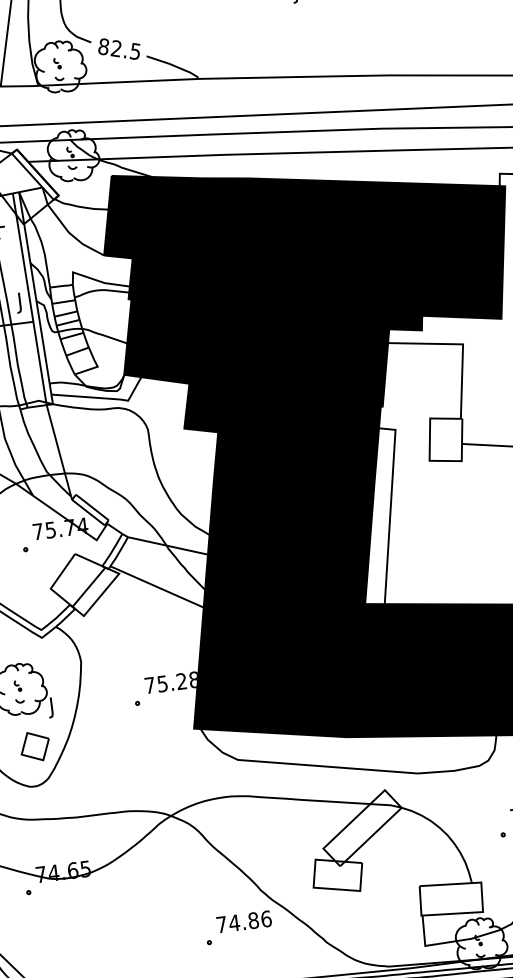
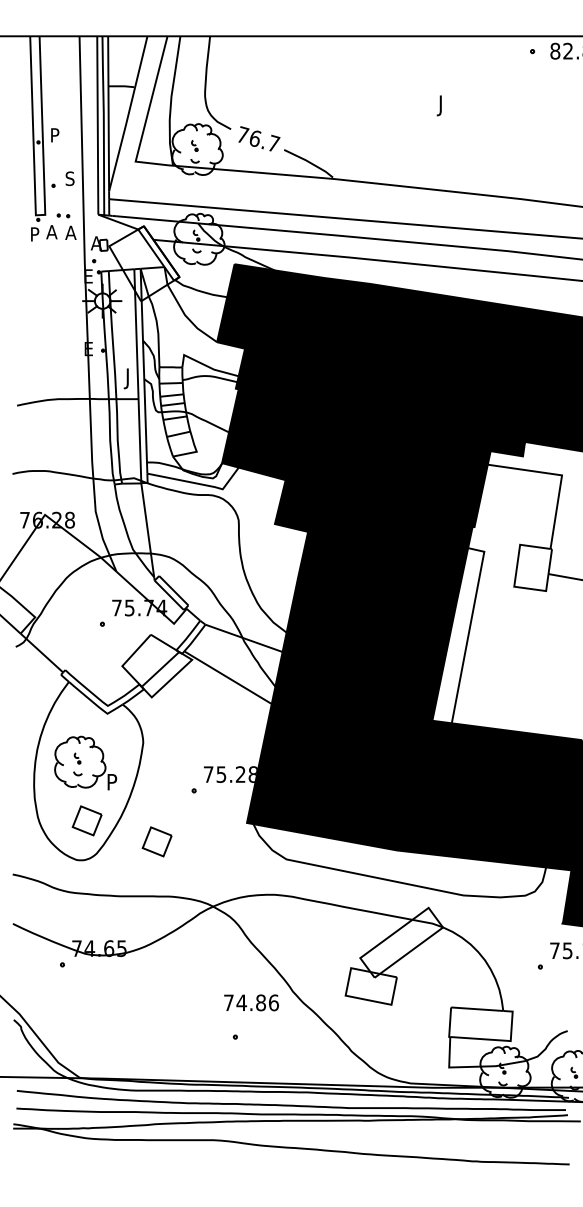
text: (119, 48) -> (258, 138), 82.5 -> 76.7
text: (53, 707) -> (110, 784), J -> P
part: (106, 758) -> (156, 841), added
text: (244, 921) -> (251, 1002), moved

